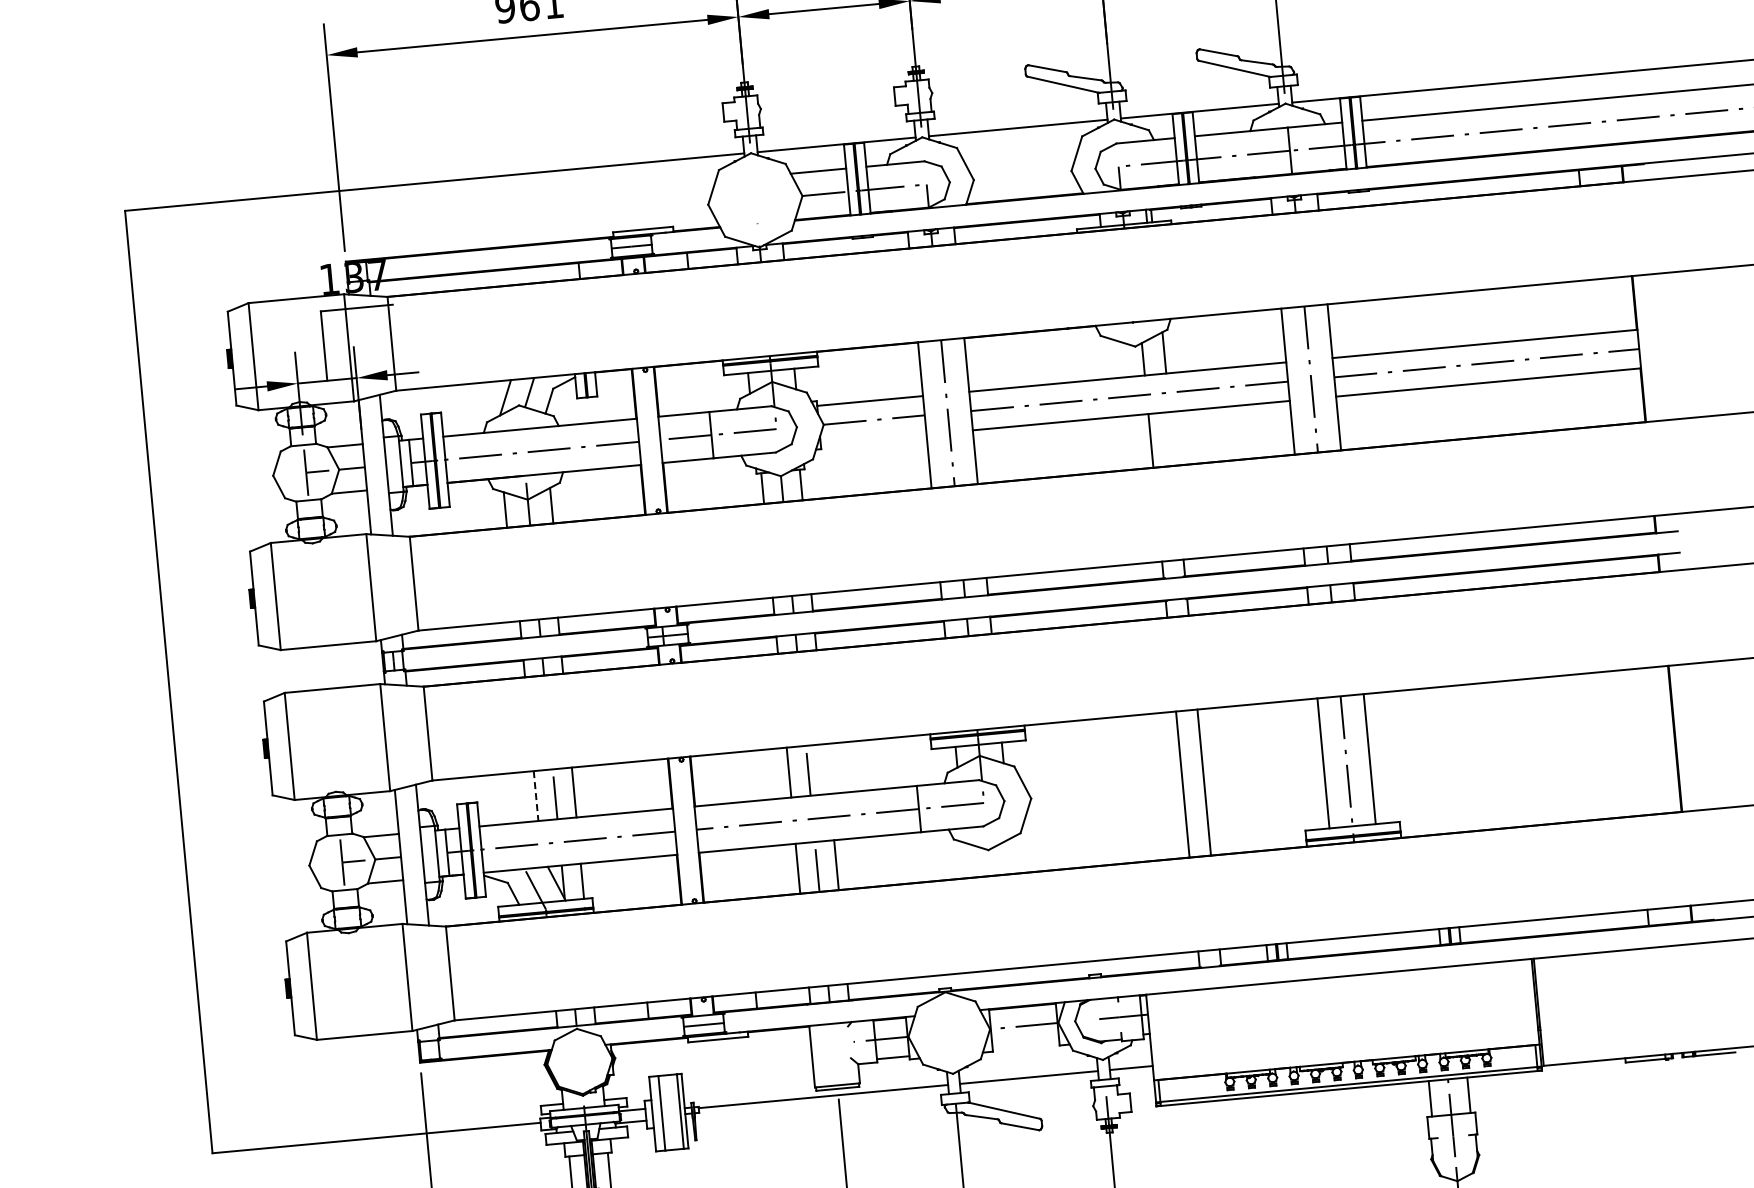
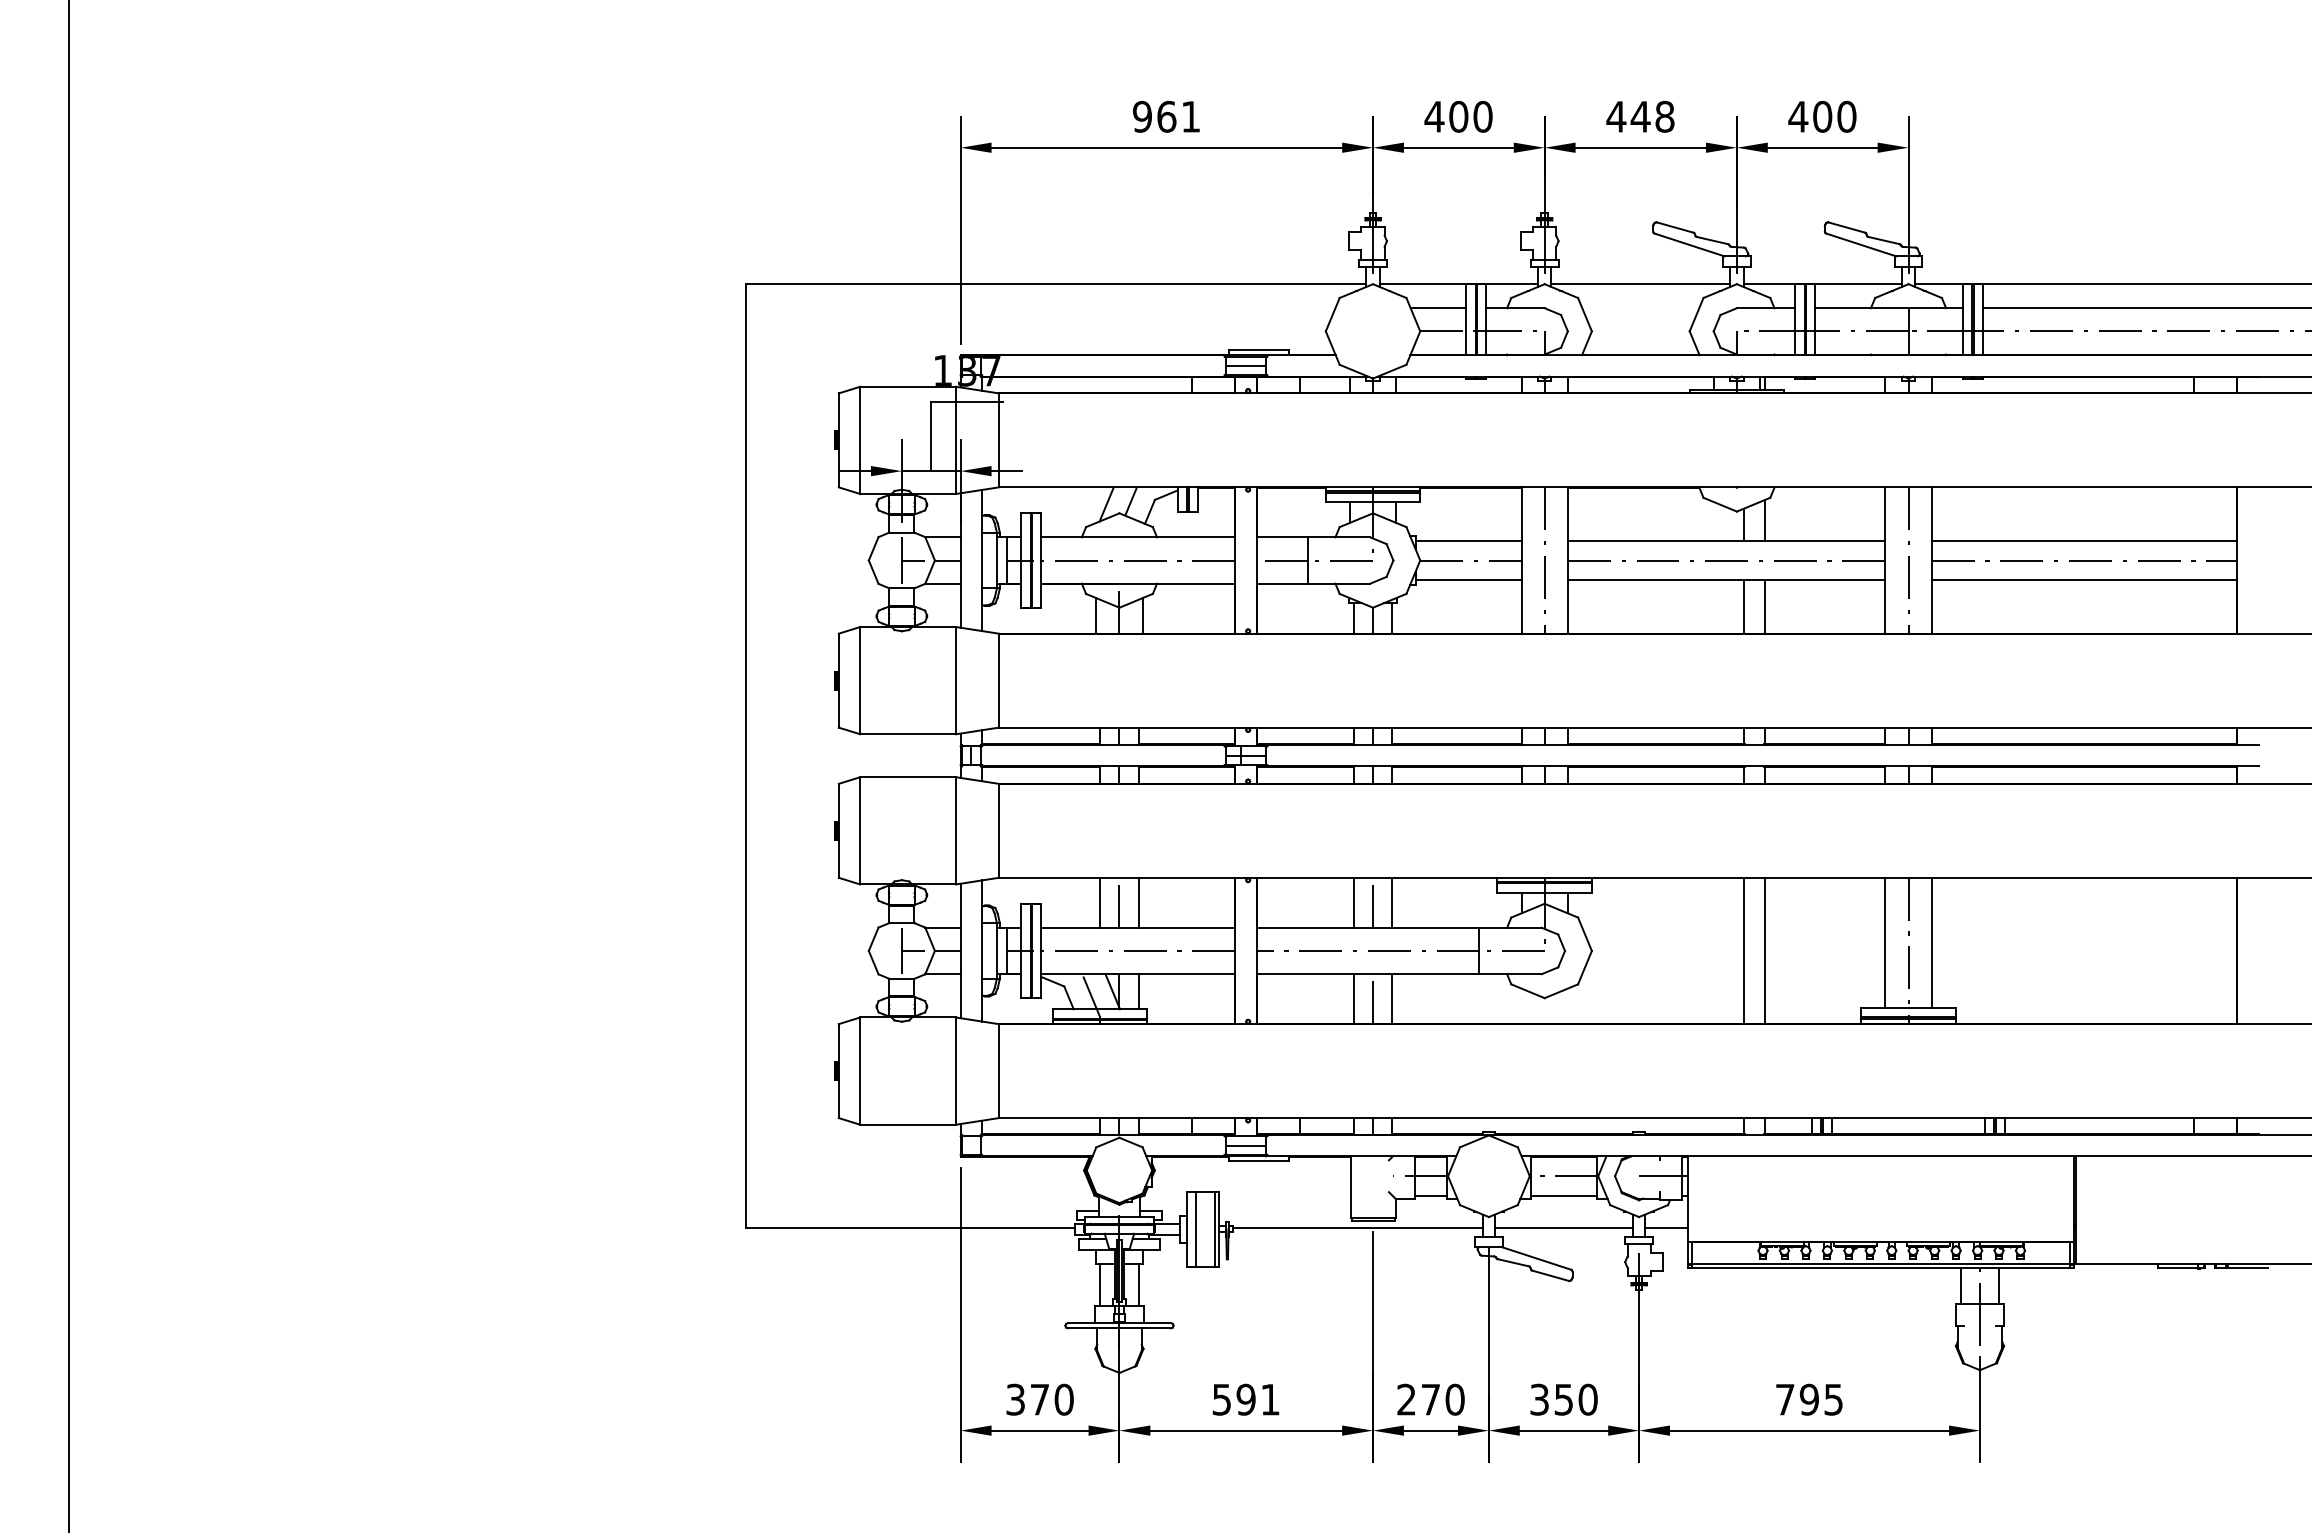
line: (1172, 438) -> (1765, 606), added
line: (873, 439) -> (1468, 579), added
line: (827, 768) -> (1392, 902), added
line: (536, 795) -> (1100, 902), dashed -> solid
line: (1025, 1045) -> (1563, 1195), added

